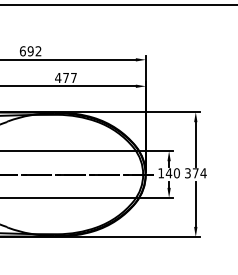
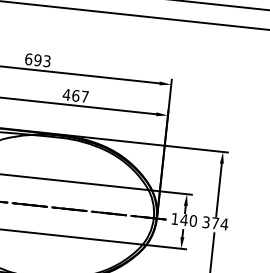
text: (38, 51) -> (46, 61), 692 -> 693
text: (66, 77) -> (76, 95), 477 -> 467

